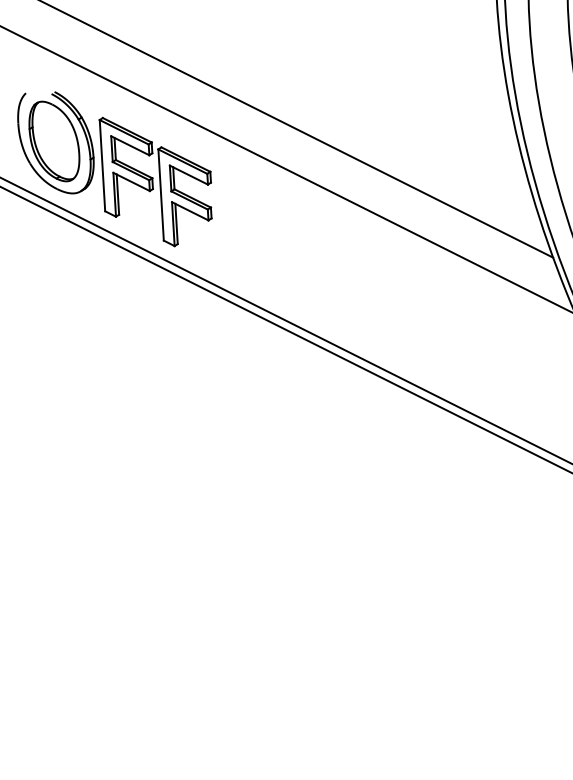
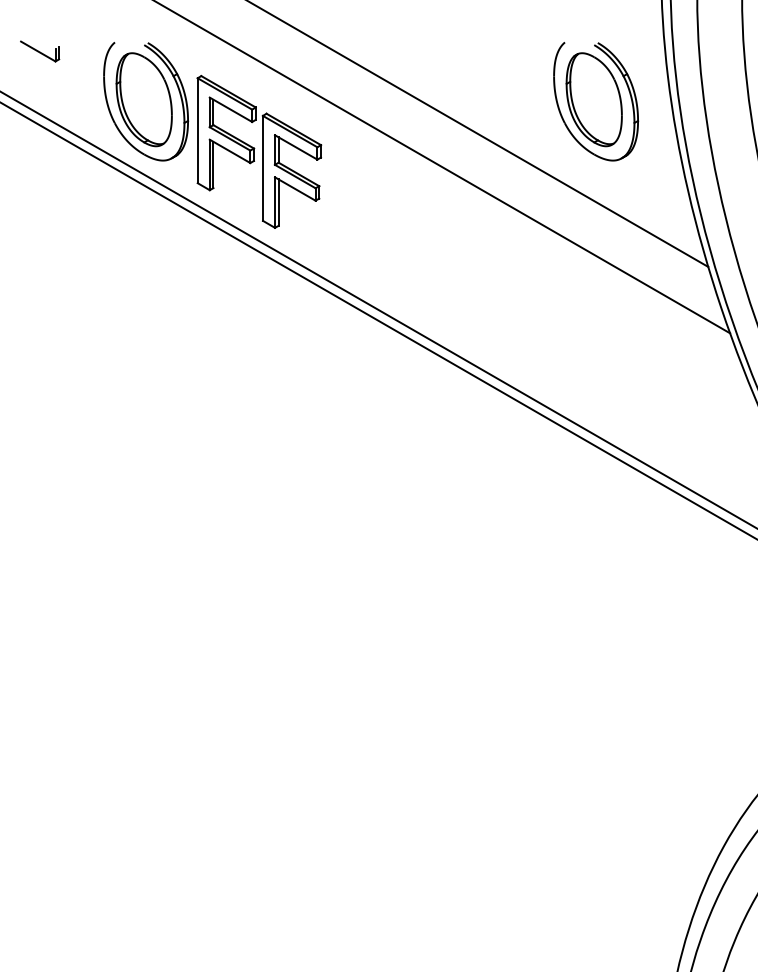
part: (447, 119) -> (596, 101), added

